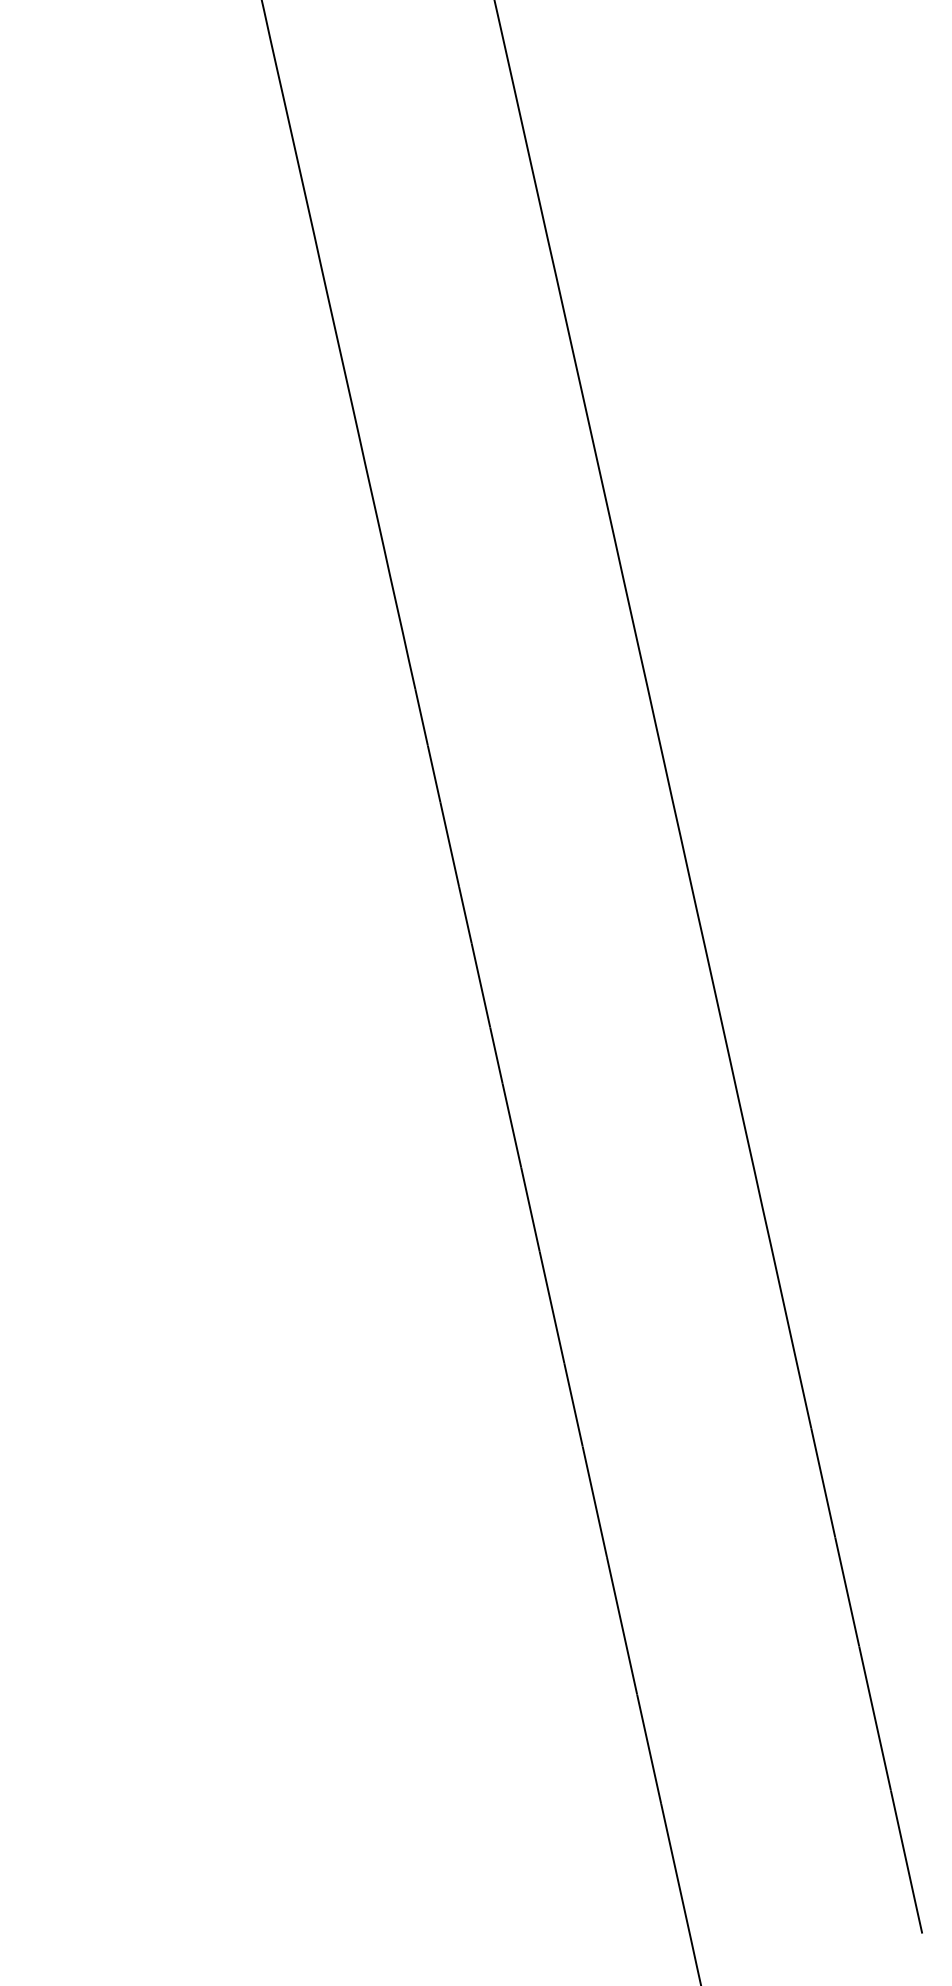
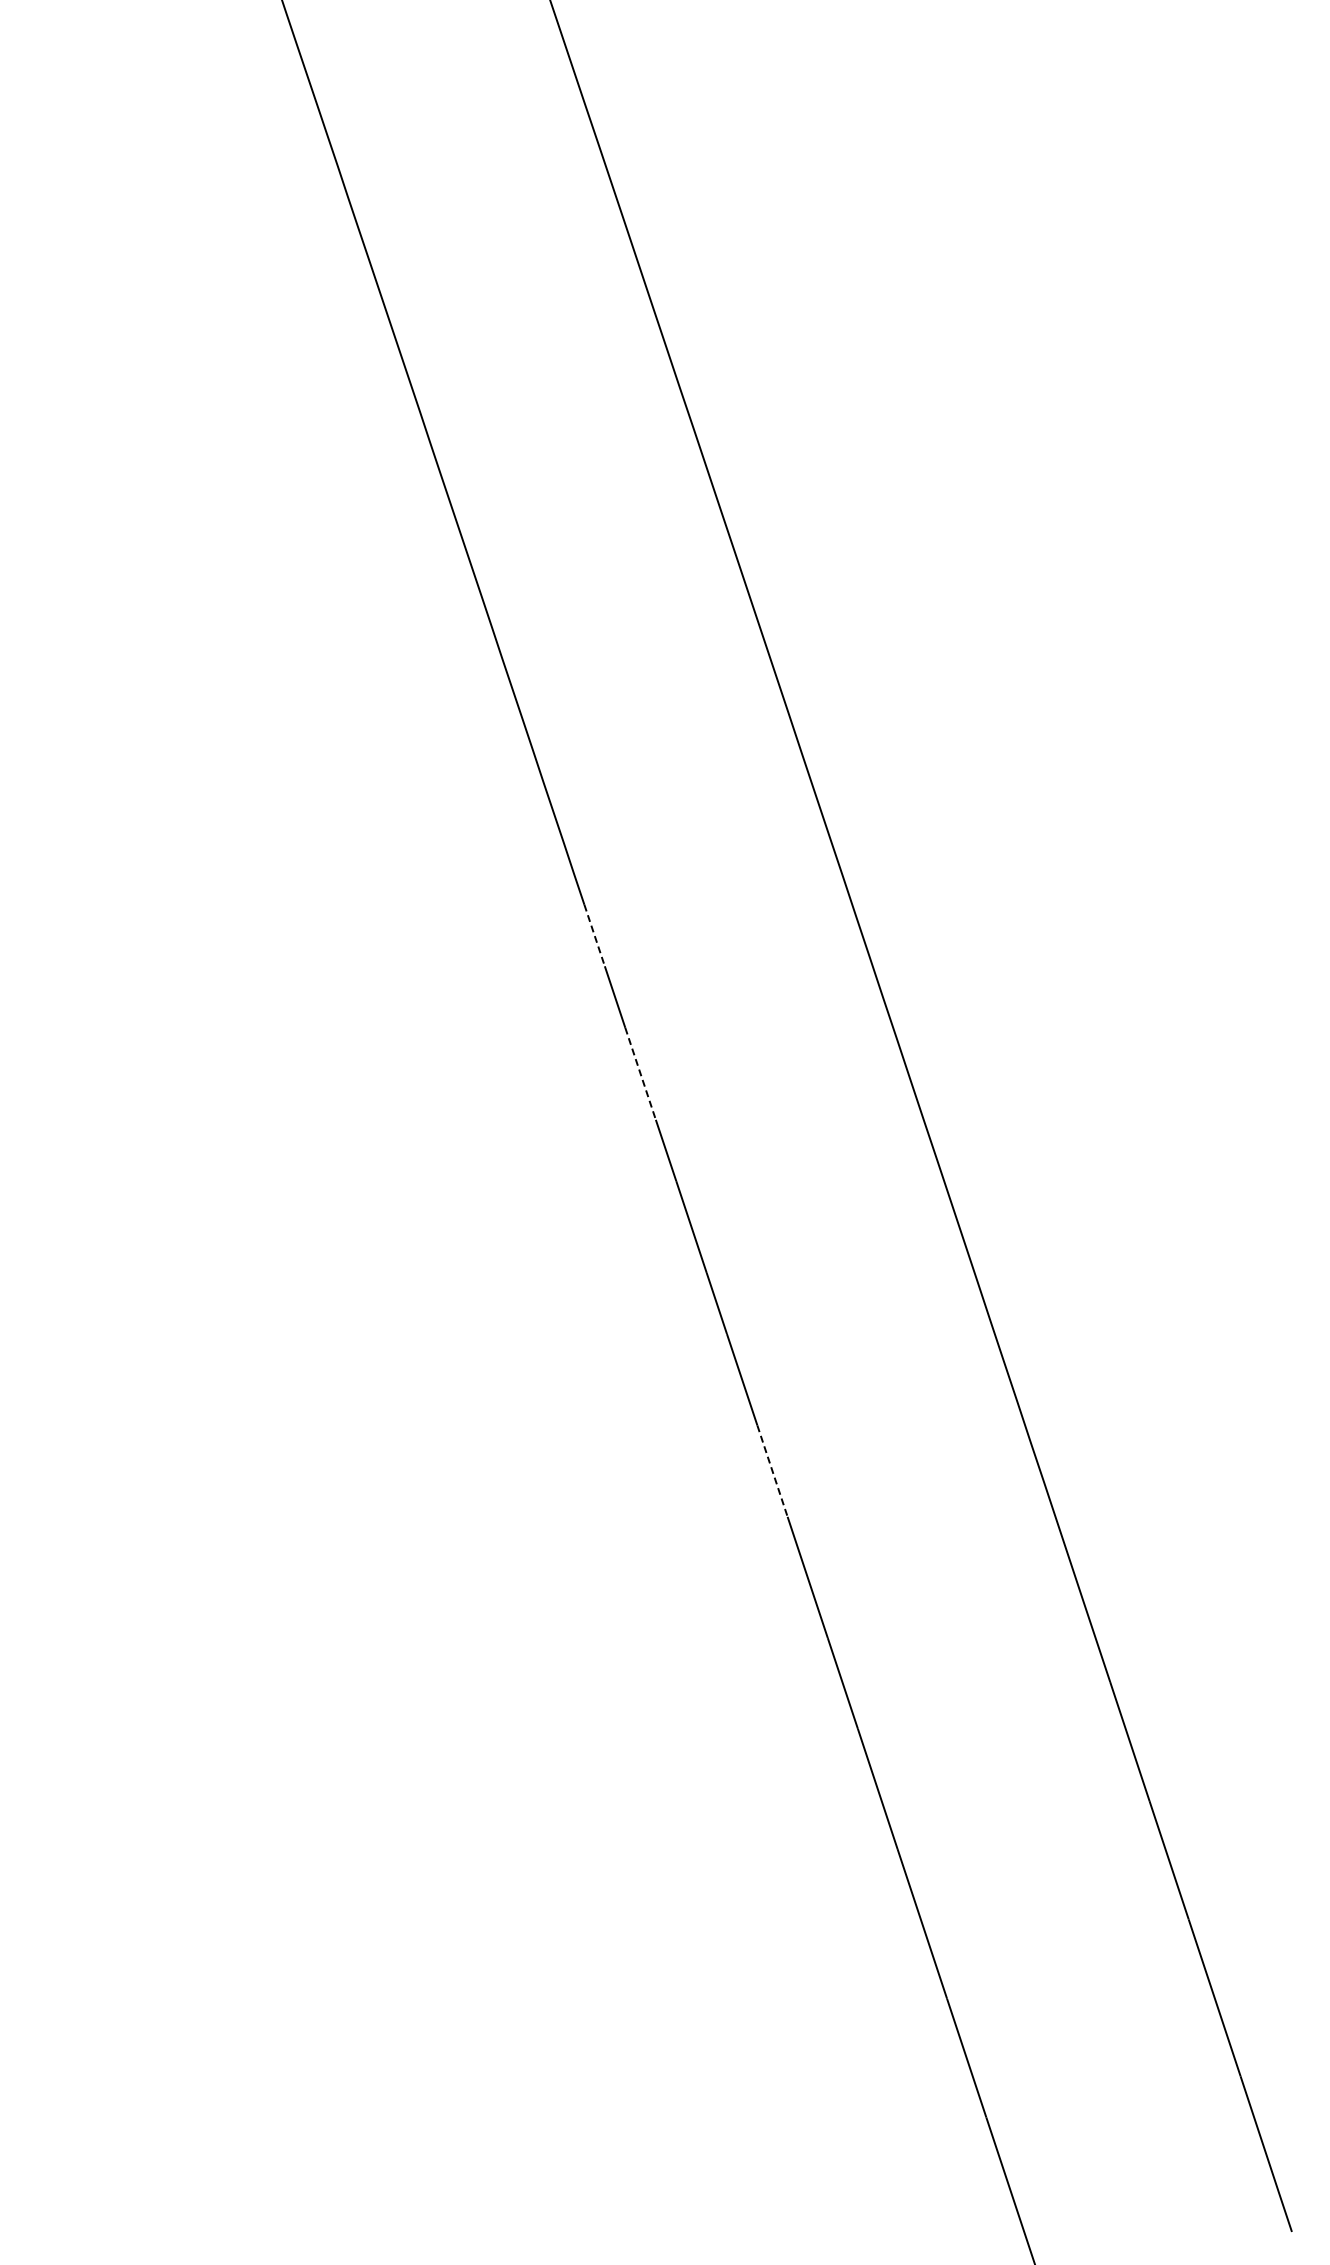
line: (421, 718) -> (594, 936), solid -> dashed
line: (449, 844) -> (640, 1073), solid -> dashed
line: (530, 1210) -> (772, 1471), solid -> dashed

